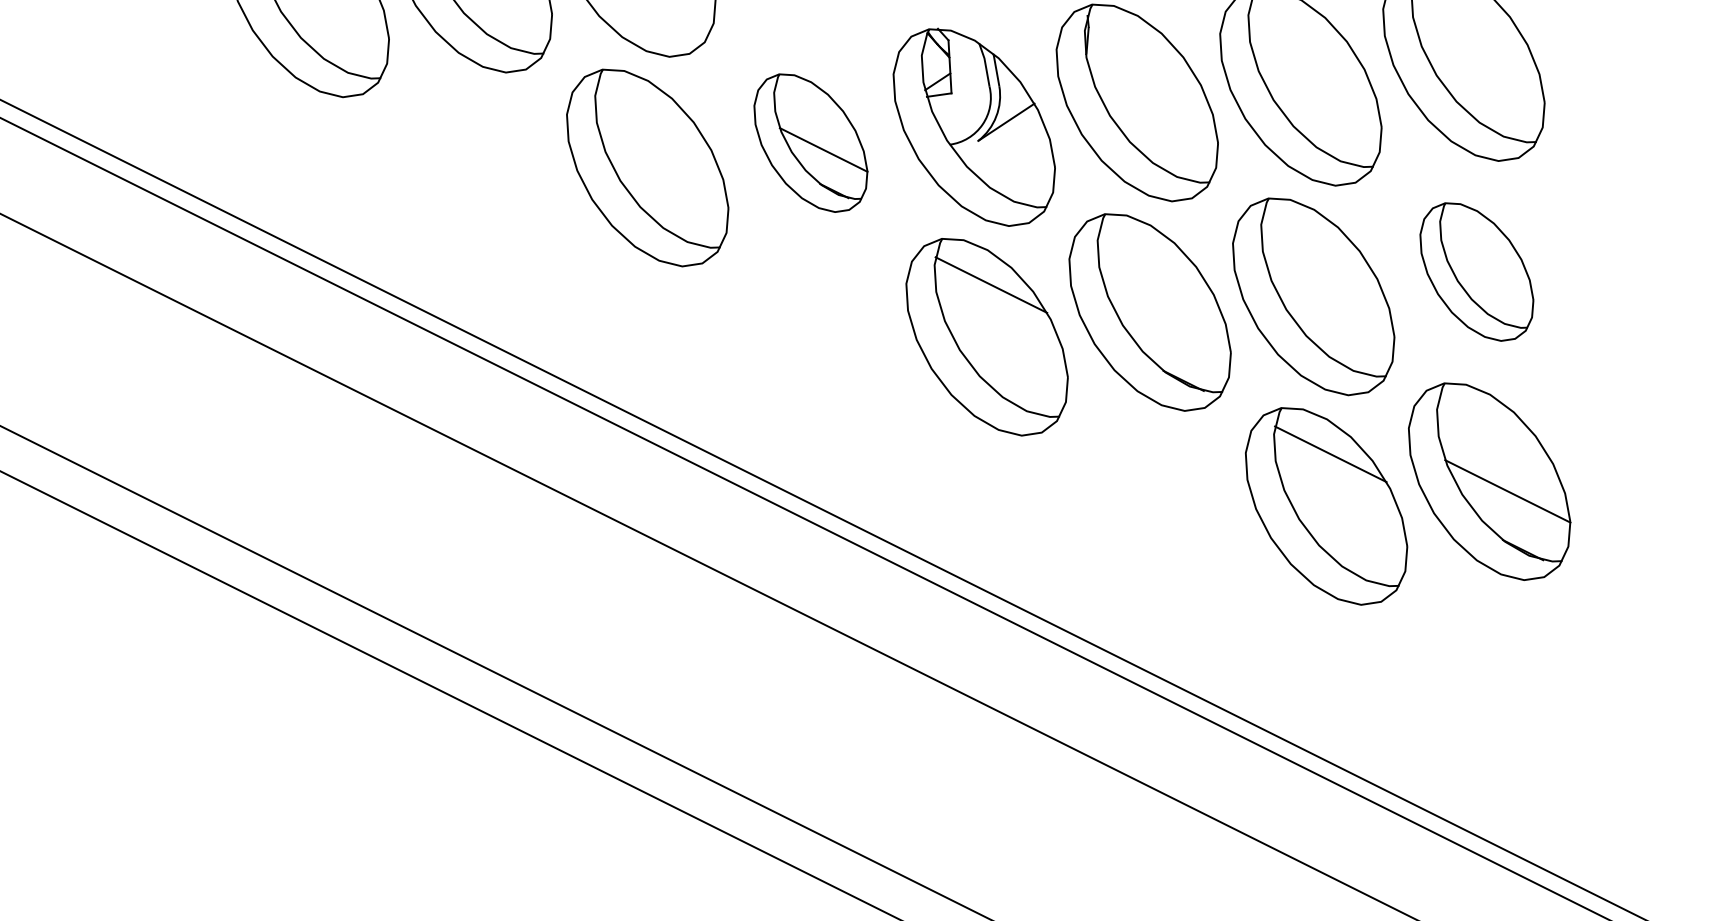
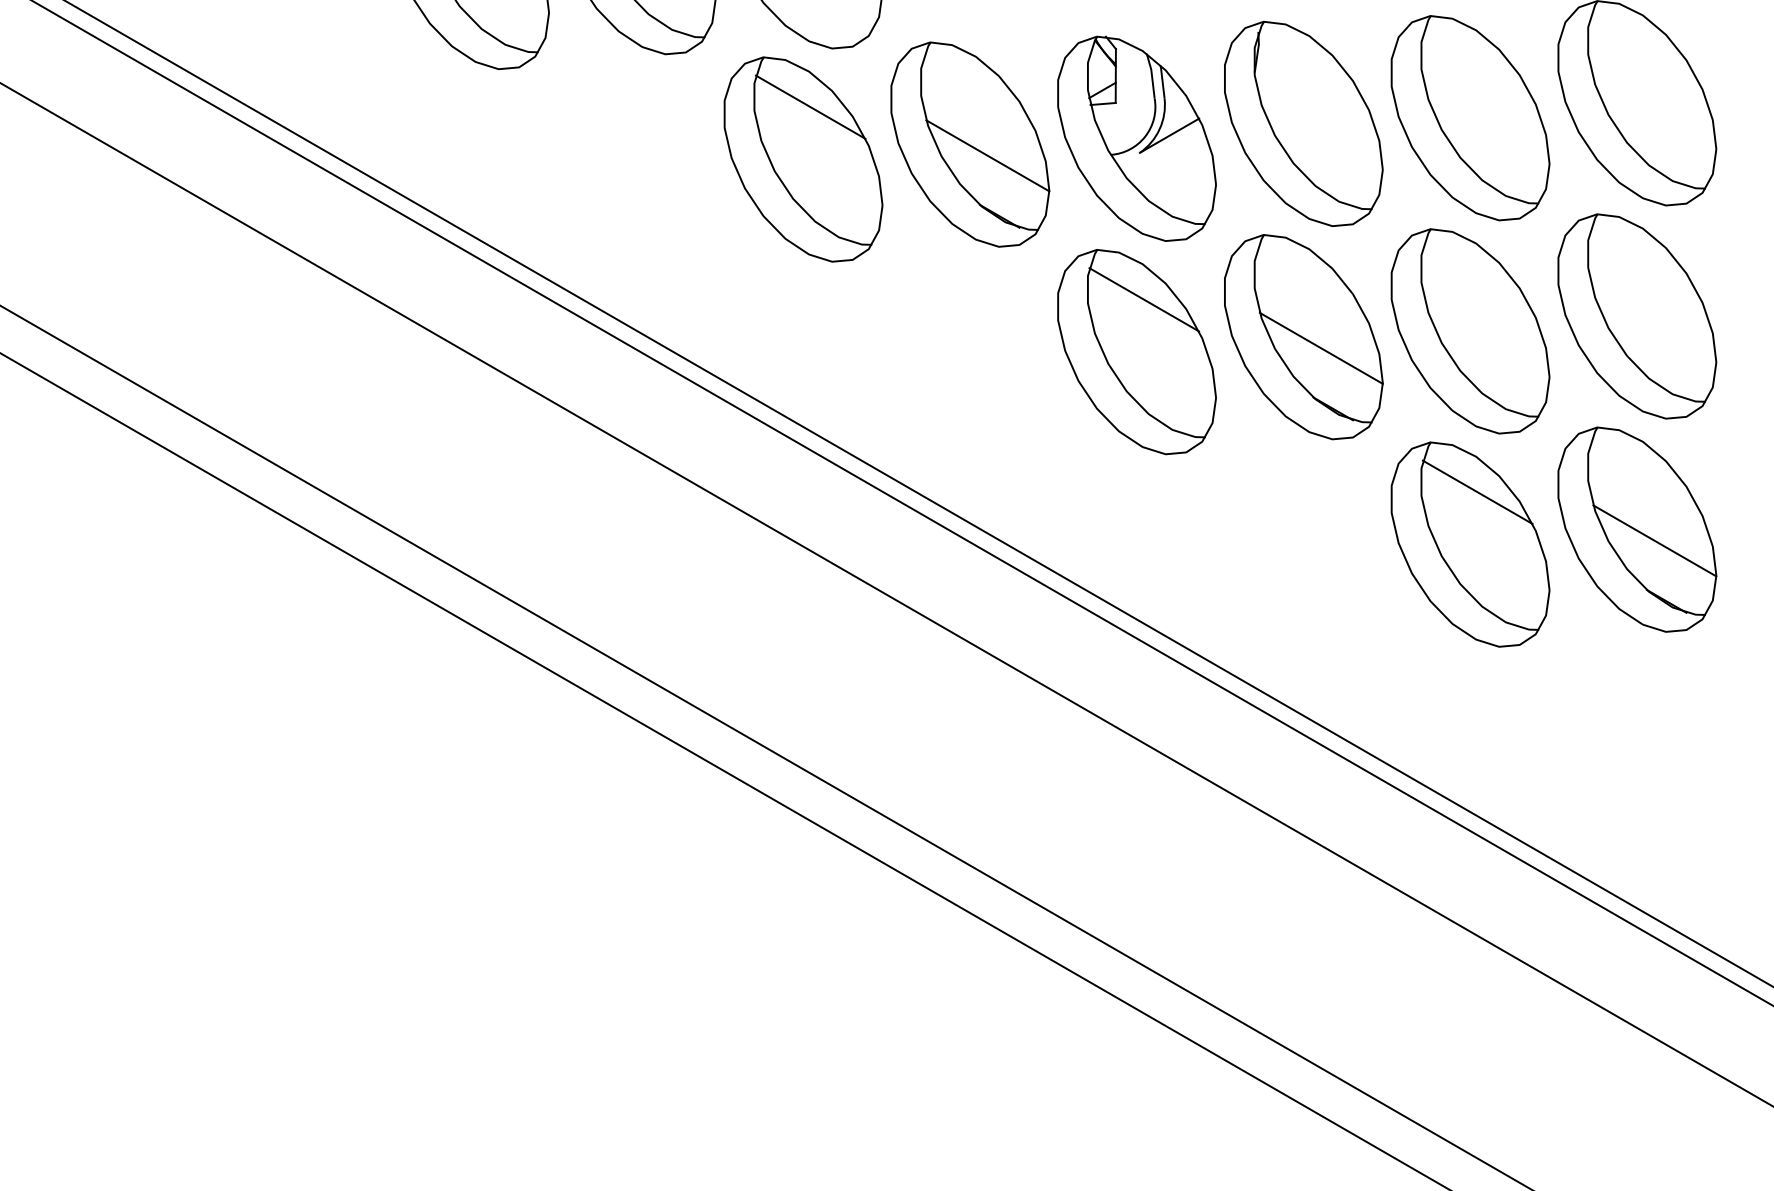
line: (651, 115) -> (810, 106), added
part: (811, 142) -> (970, 144), size x1.43
part: (1477, 271) -> (1637, 316), size x1.43
line: (1167, 321) -> (1320, 347), added

